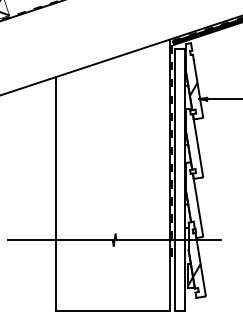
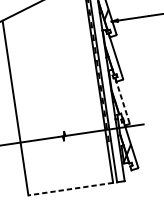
line: (198, 207) -> (123, 102), solid -> dashed
line: (113, 310) -> (70, 188), solid -> dashed

